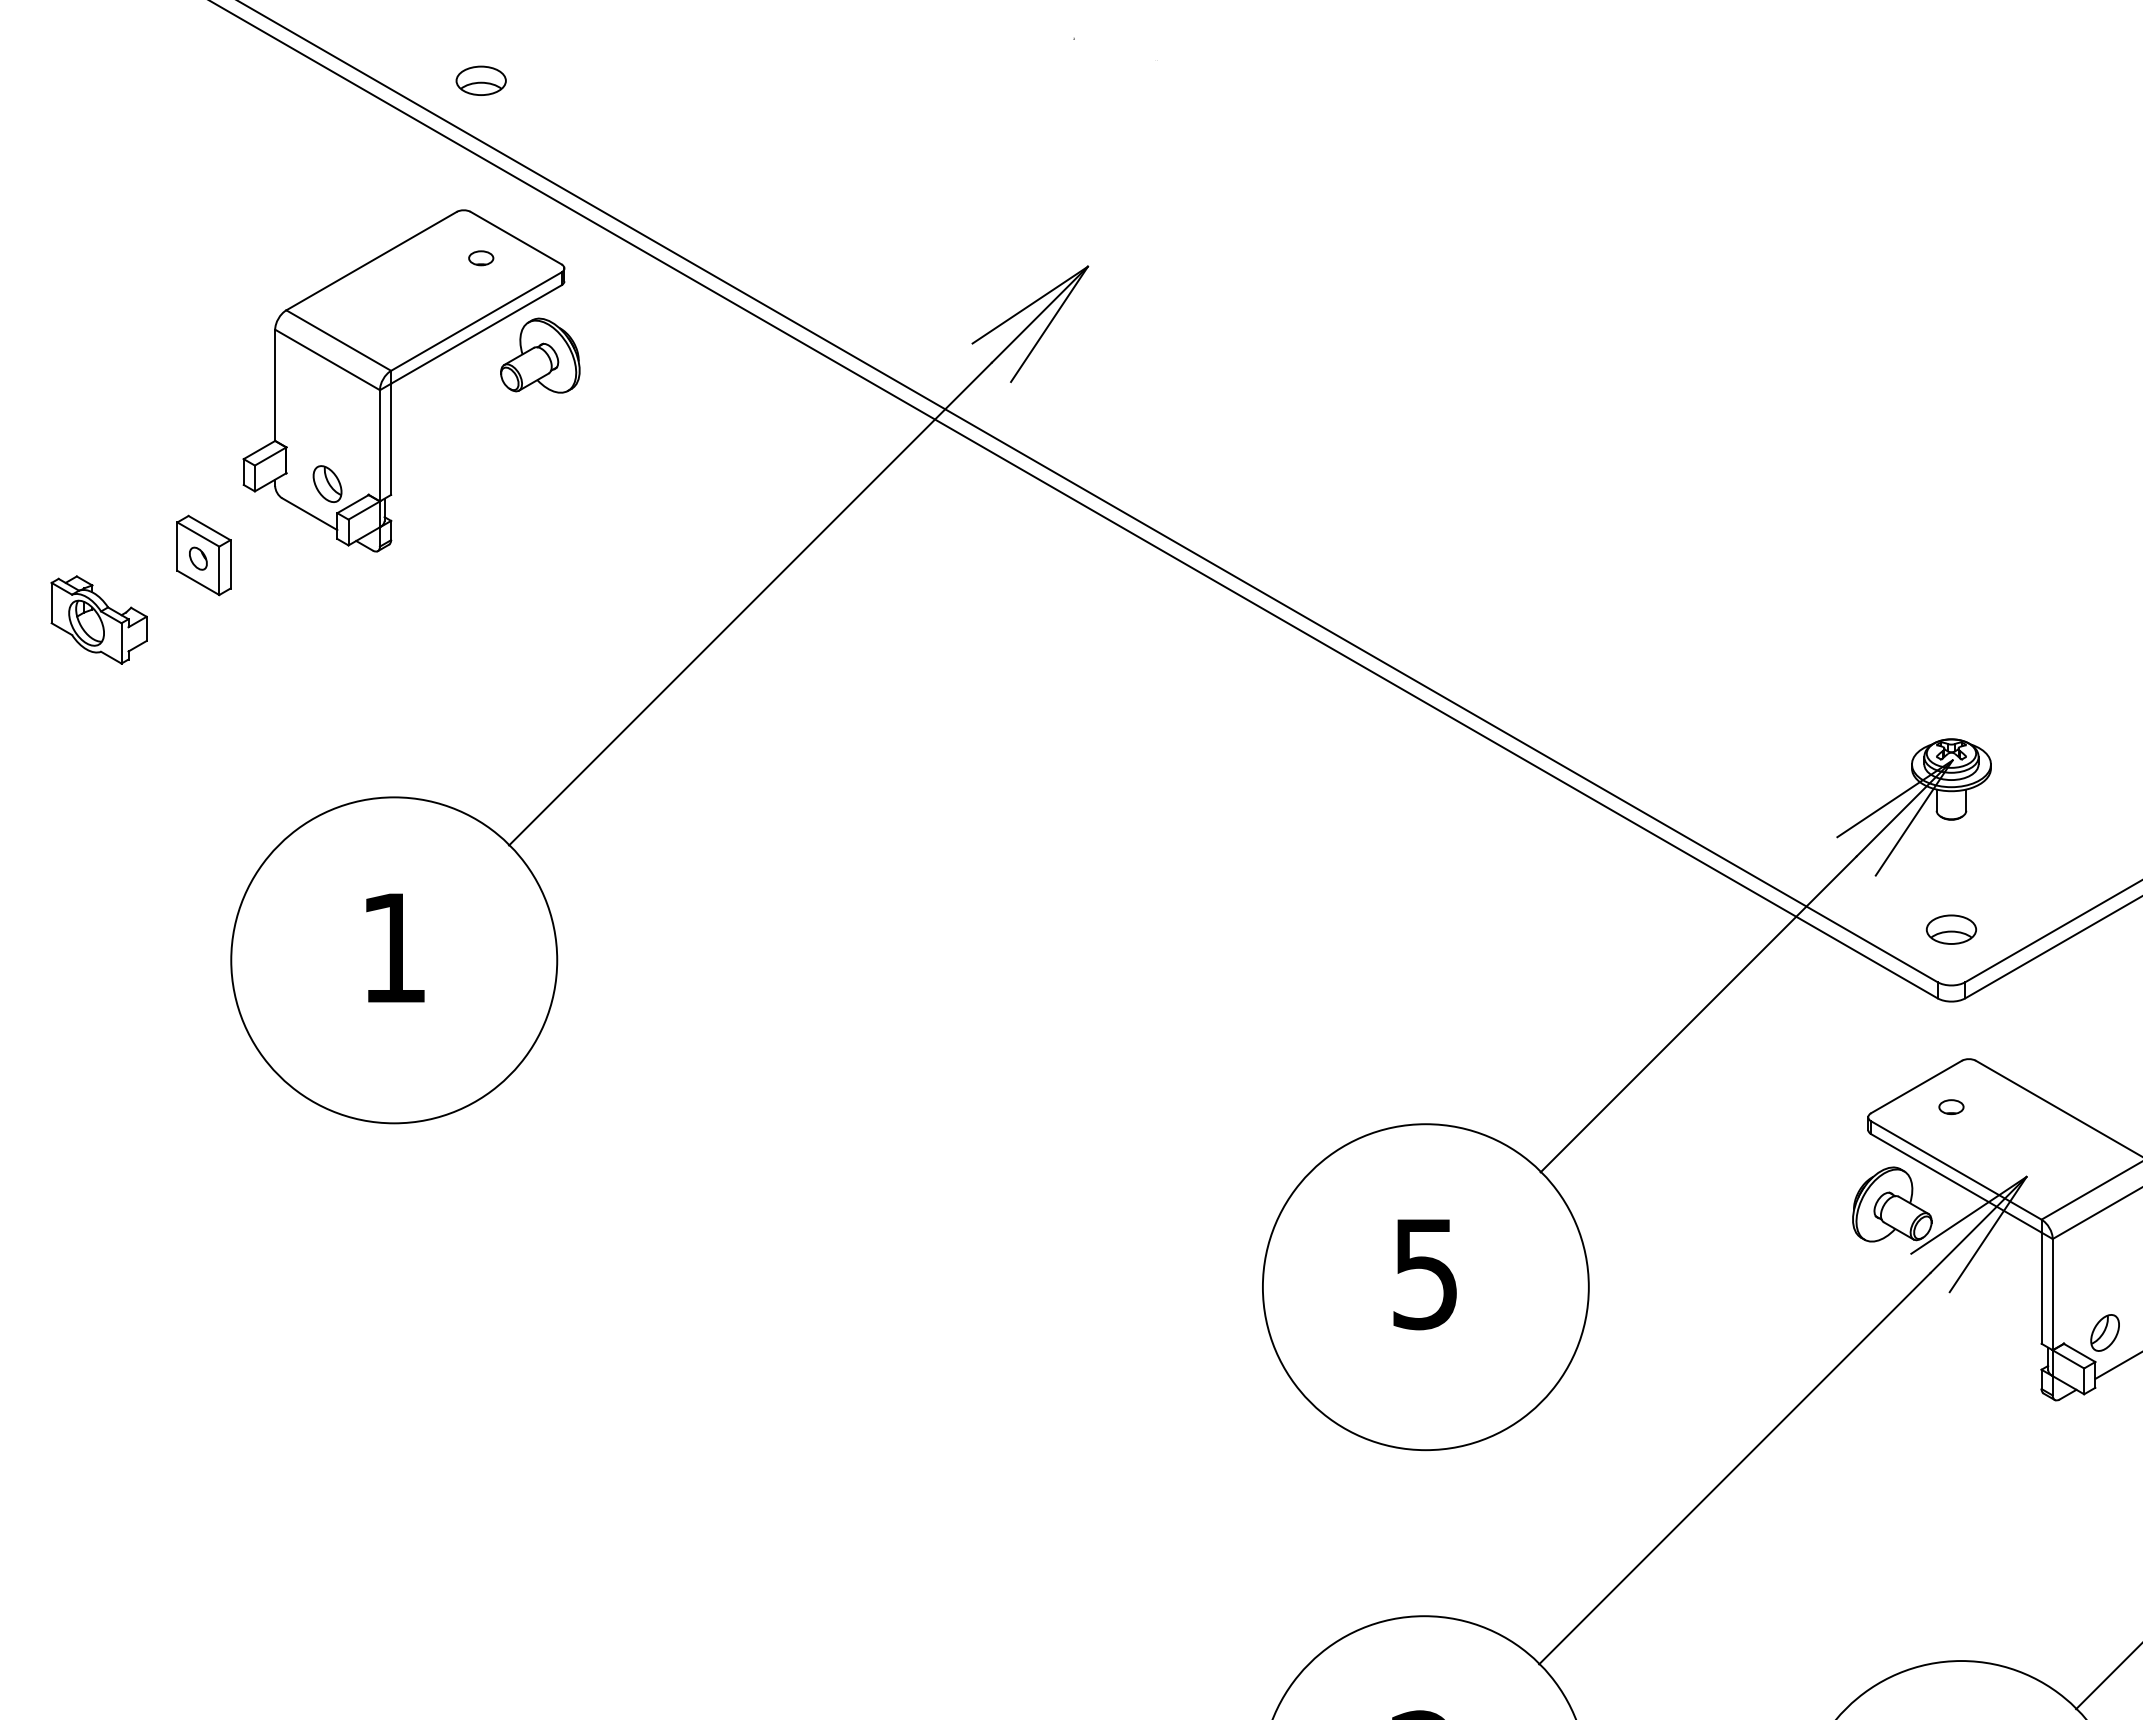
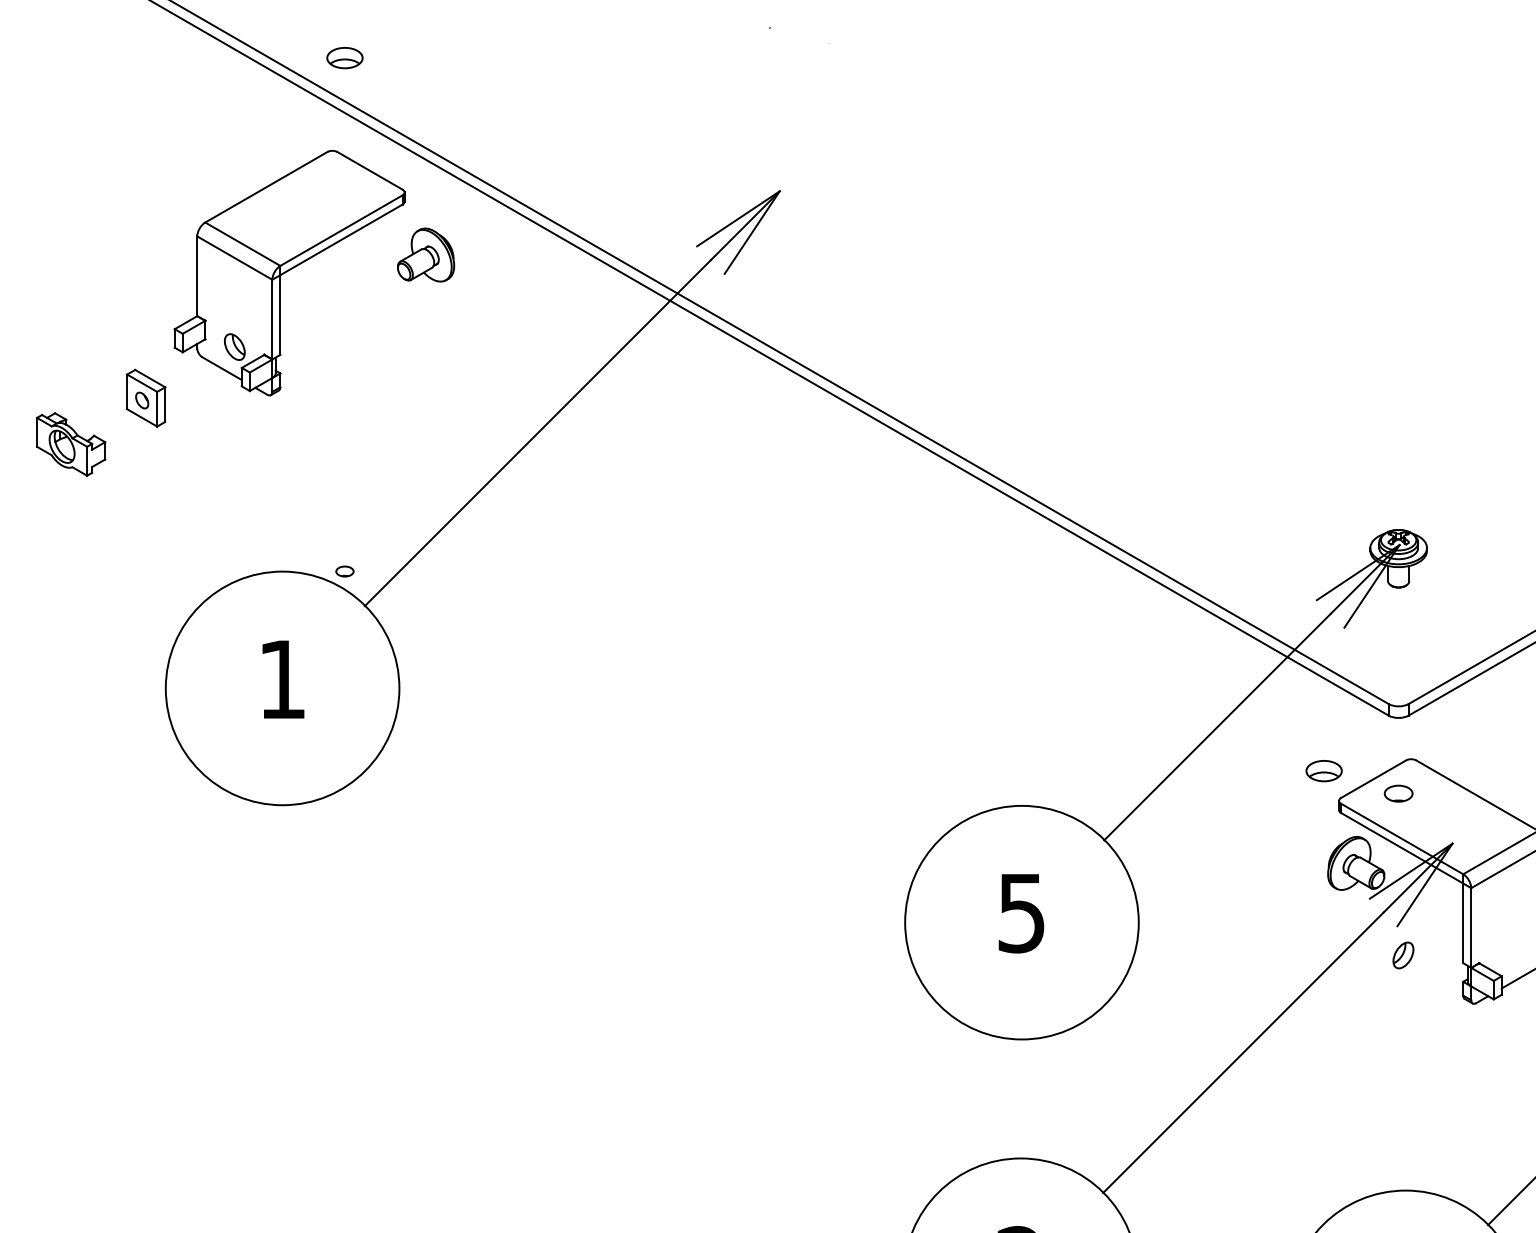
part: (481, 258) -> (345, 571), moved
part: (540, 355) -> (426, 254), moved
part: (1951, 929) -> (1324, 770), moved
part: (1951, 1106) -> (1398, 793), size x1.6
part: (2104, 1332) -> (1402, 955), moved

